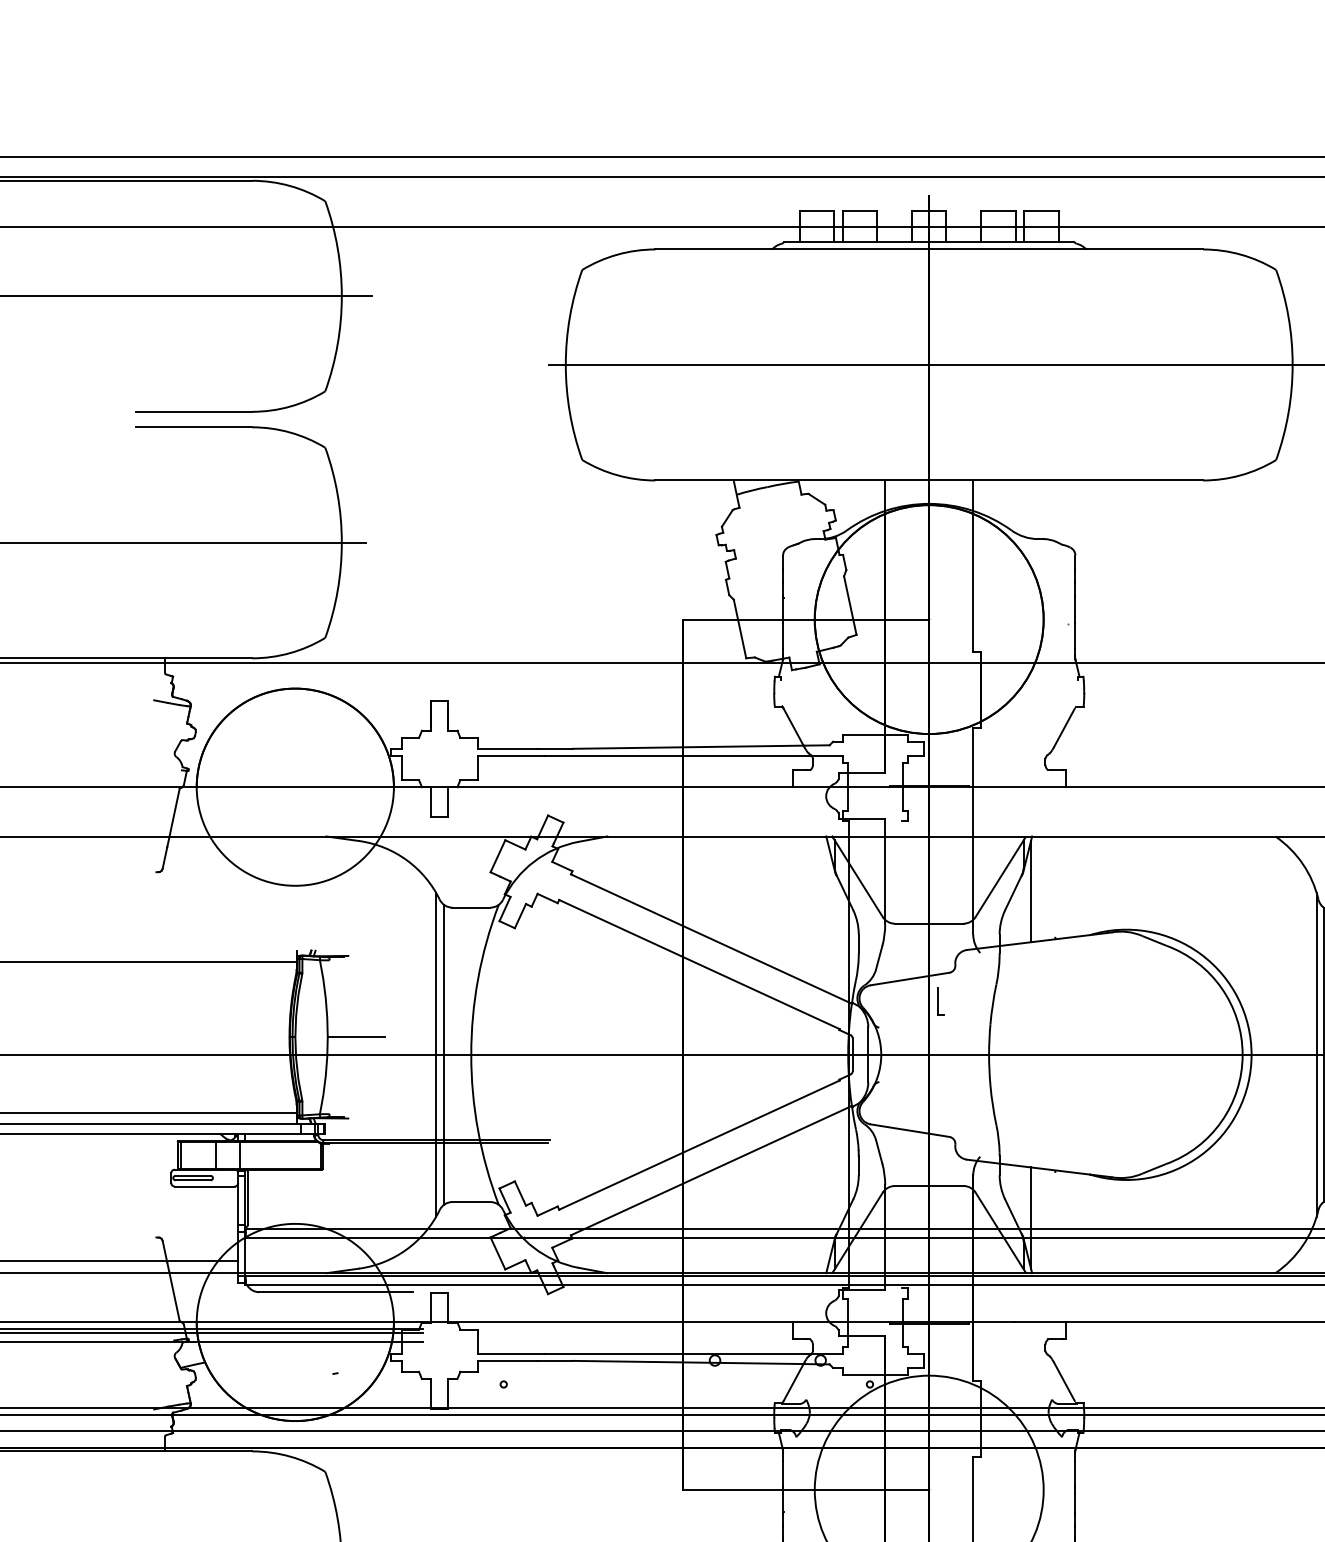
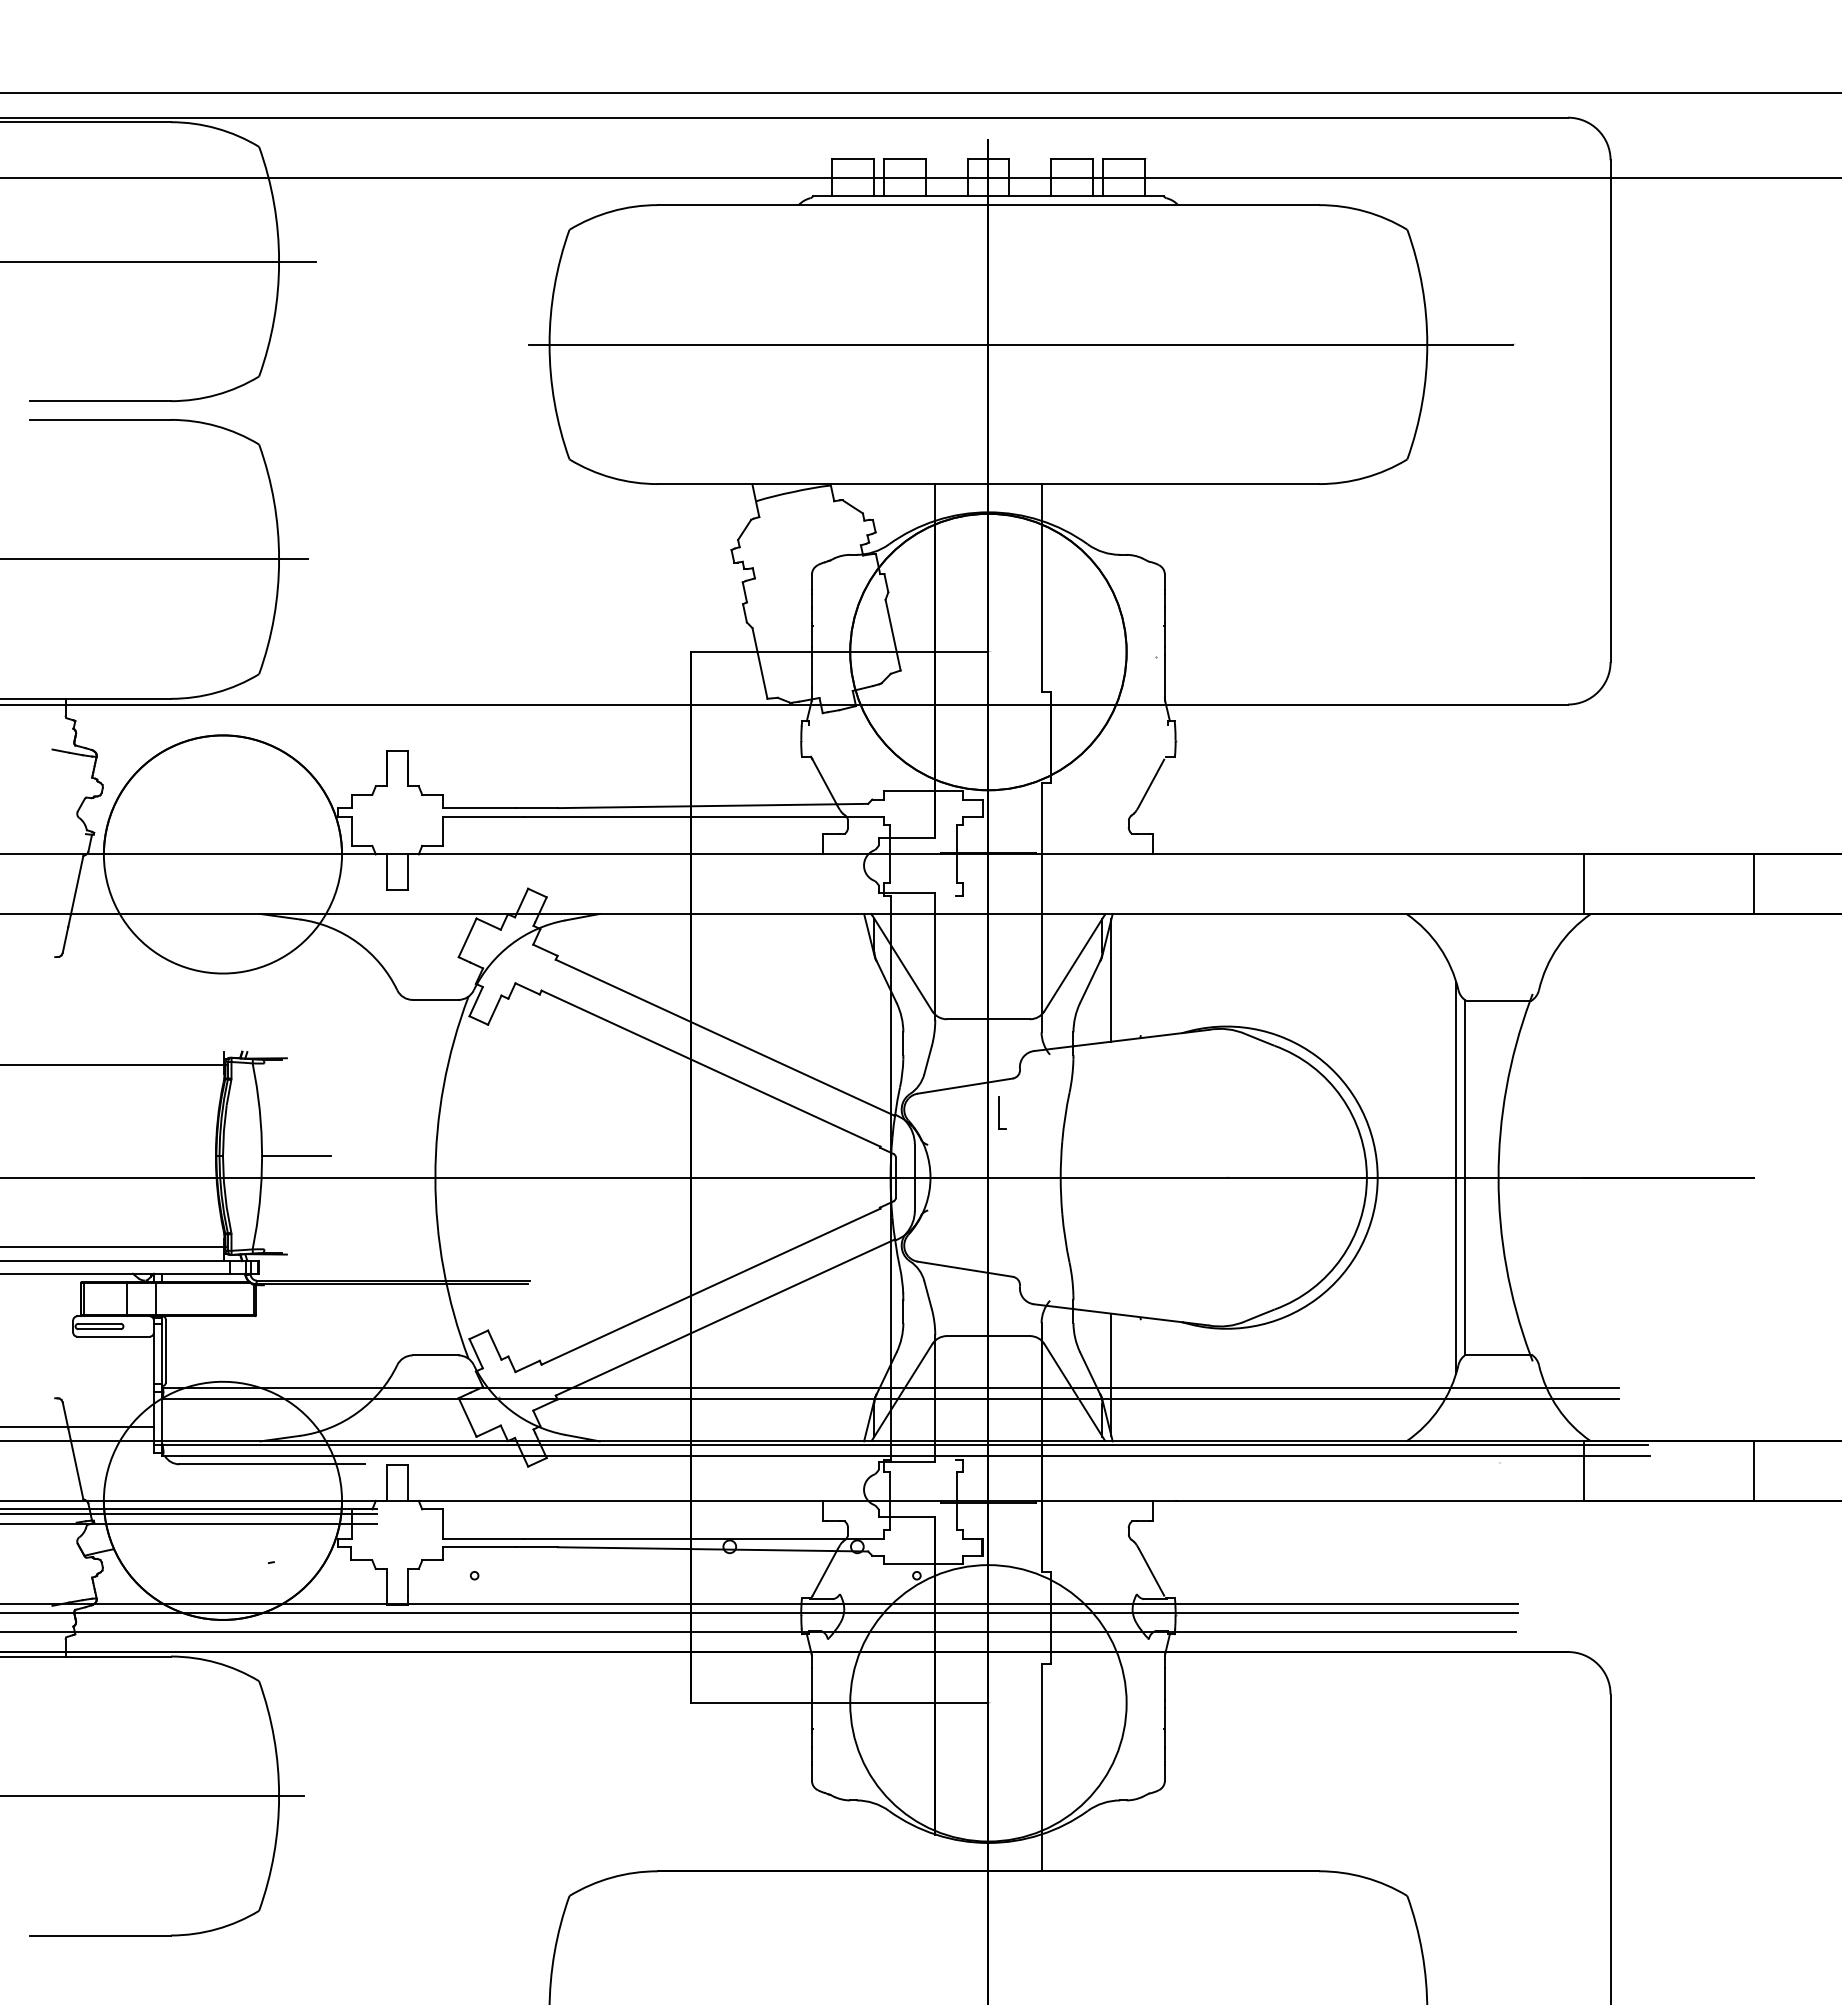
line: (436, 1054) -> (393, 1177), removed
line: (443, 1054) -> (401, 1177), removed

